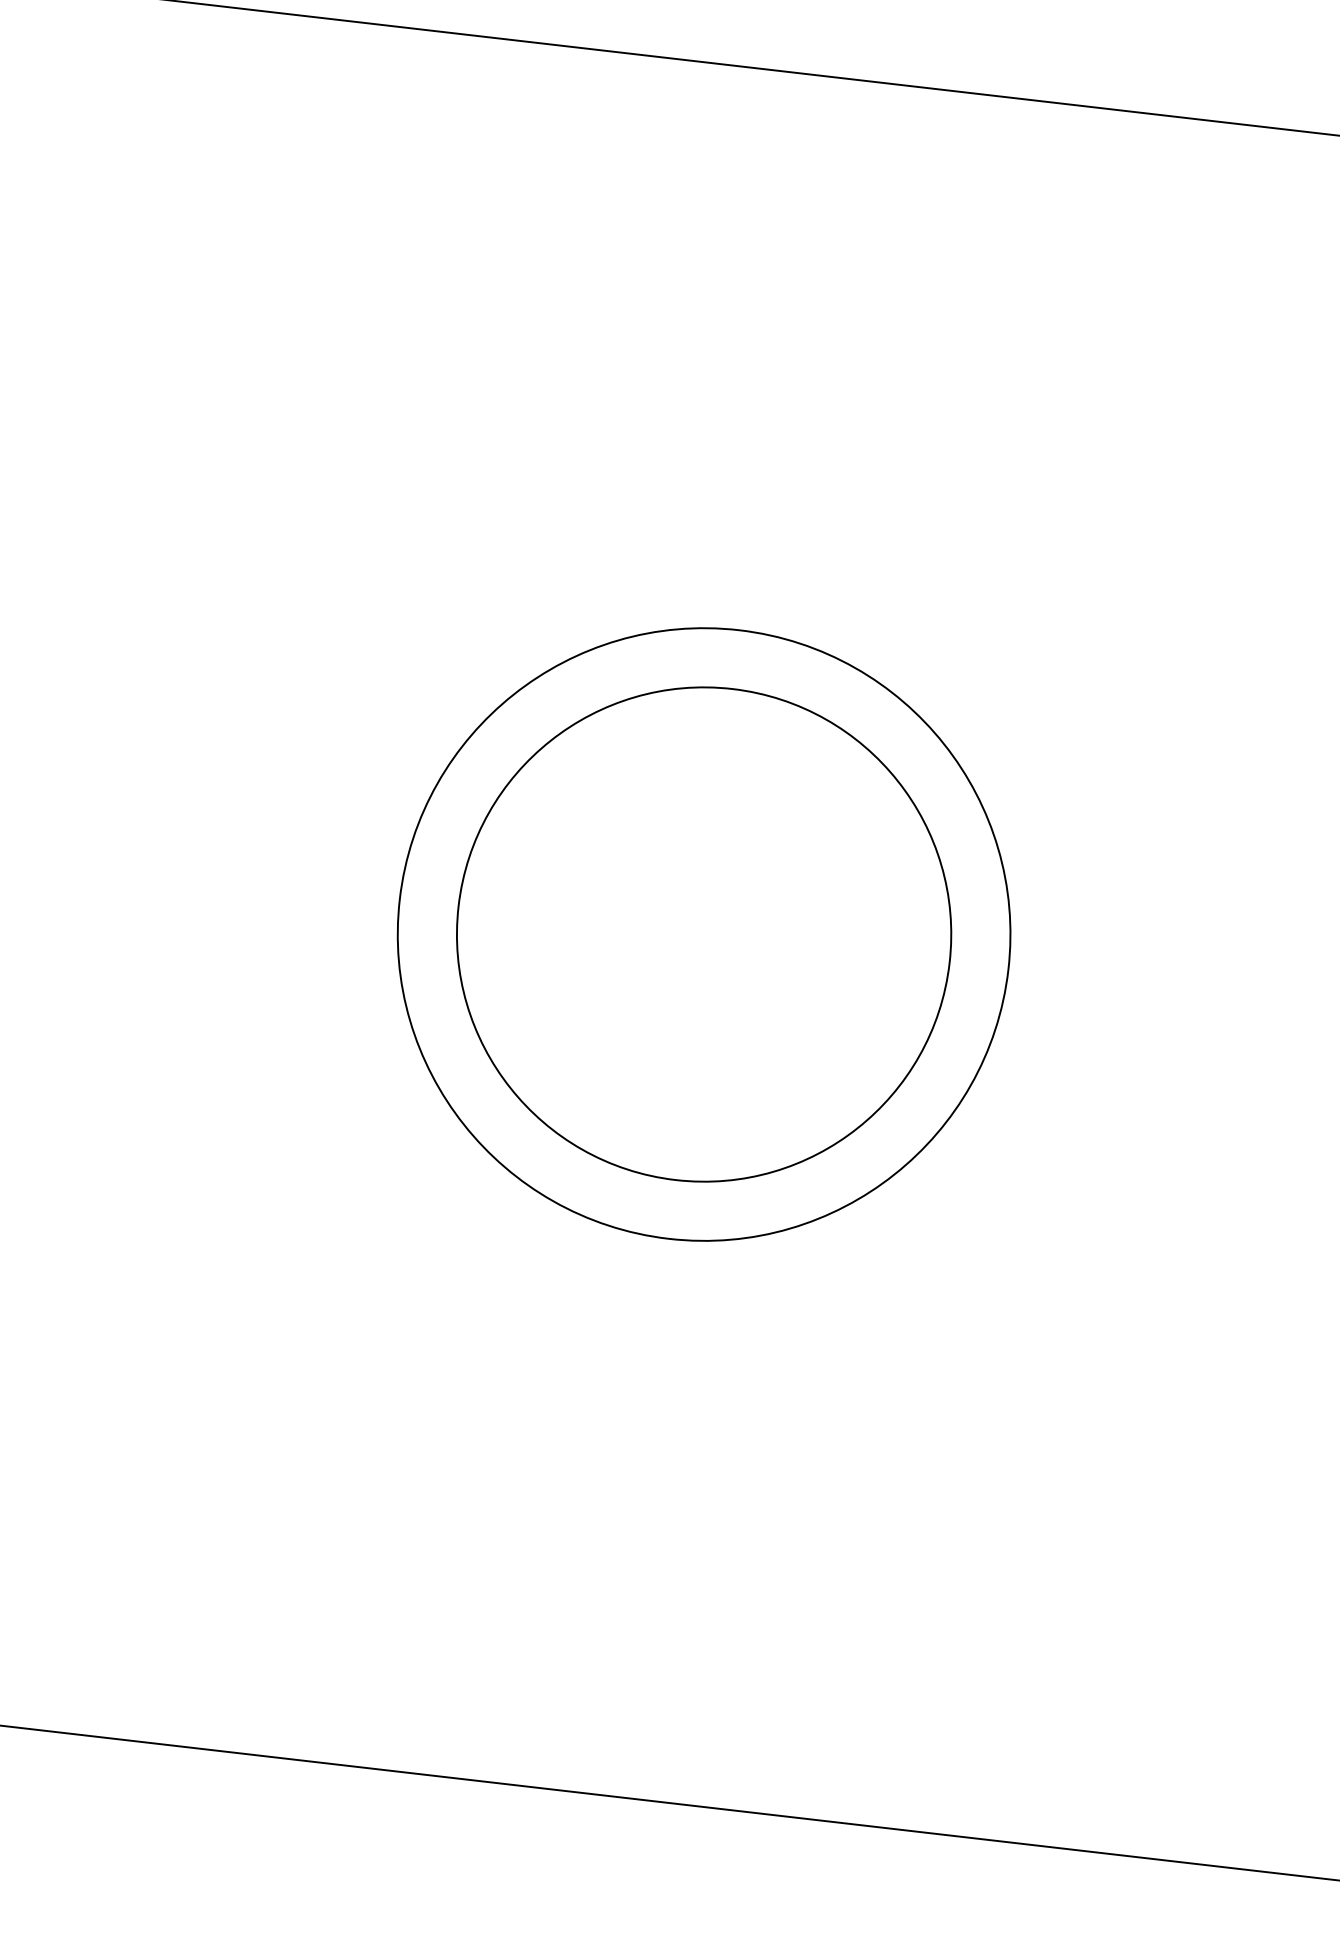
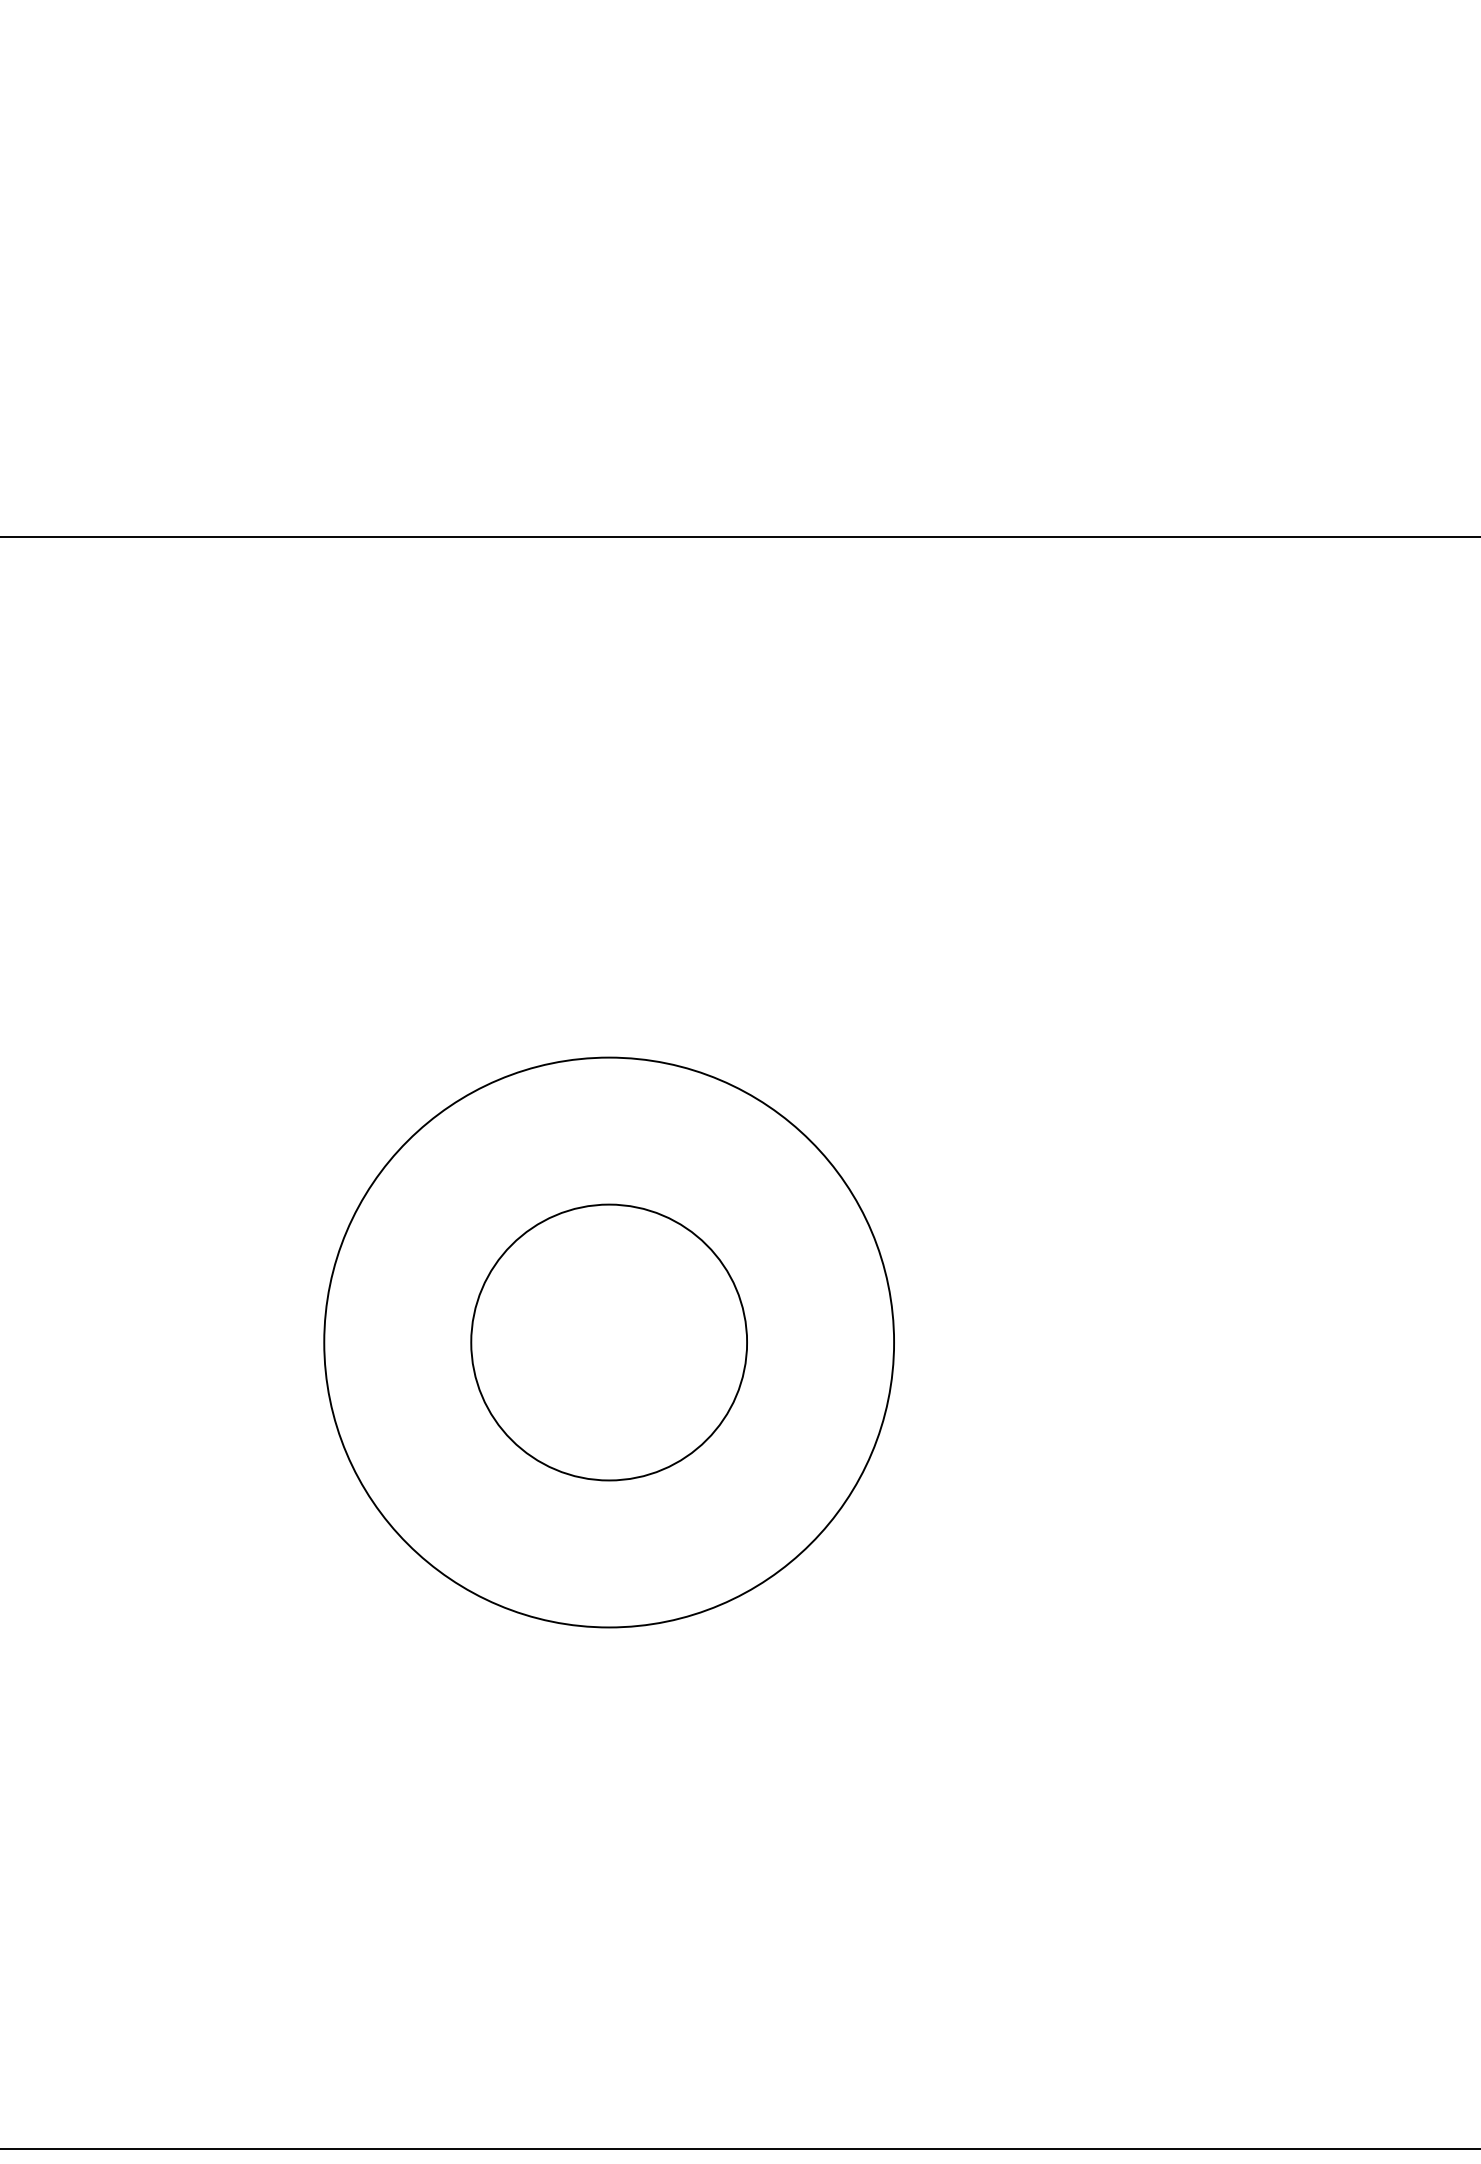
circle: (704, 934) -> (609, 1342), size x0.6

